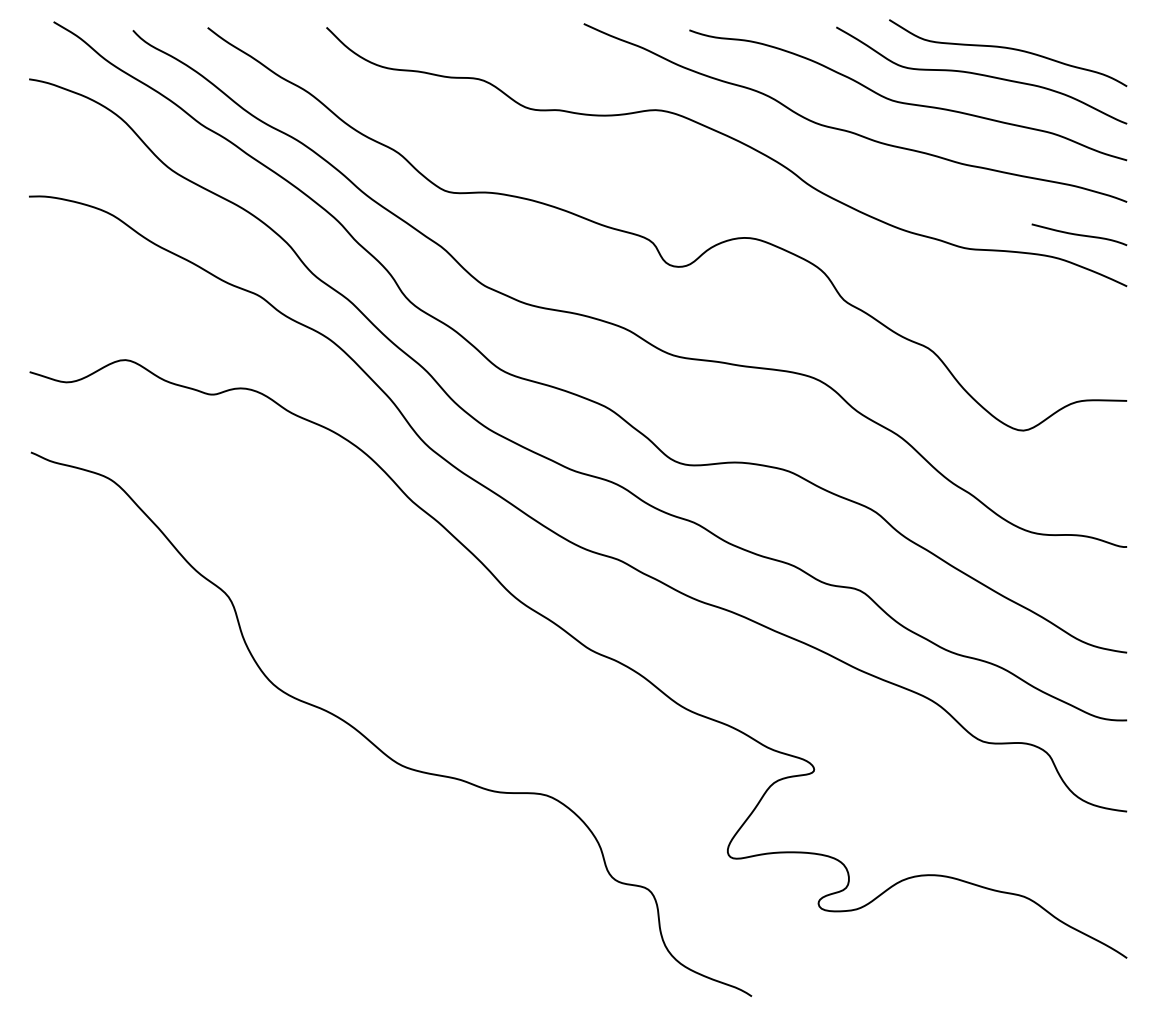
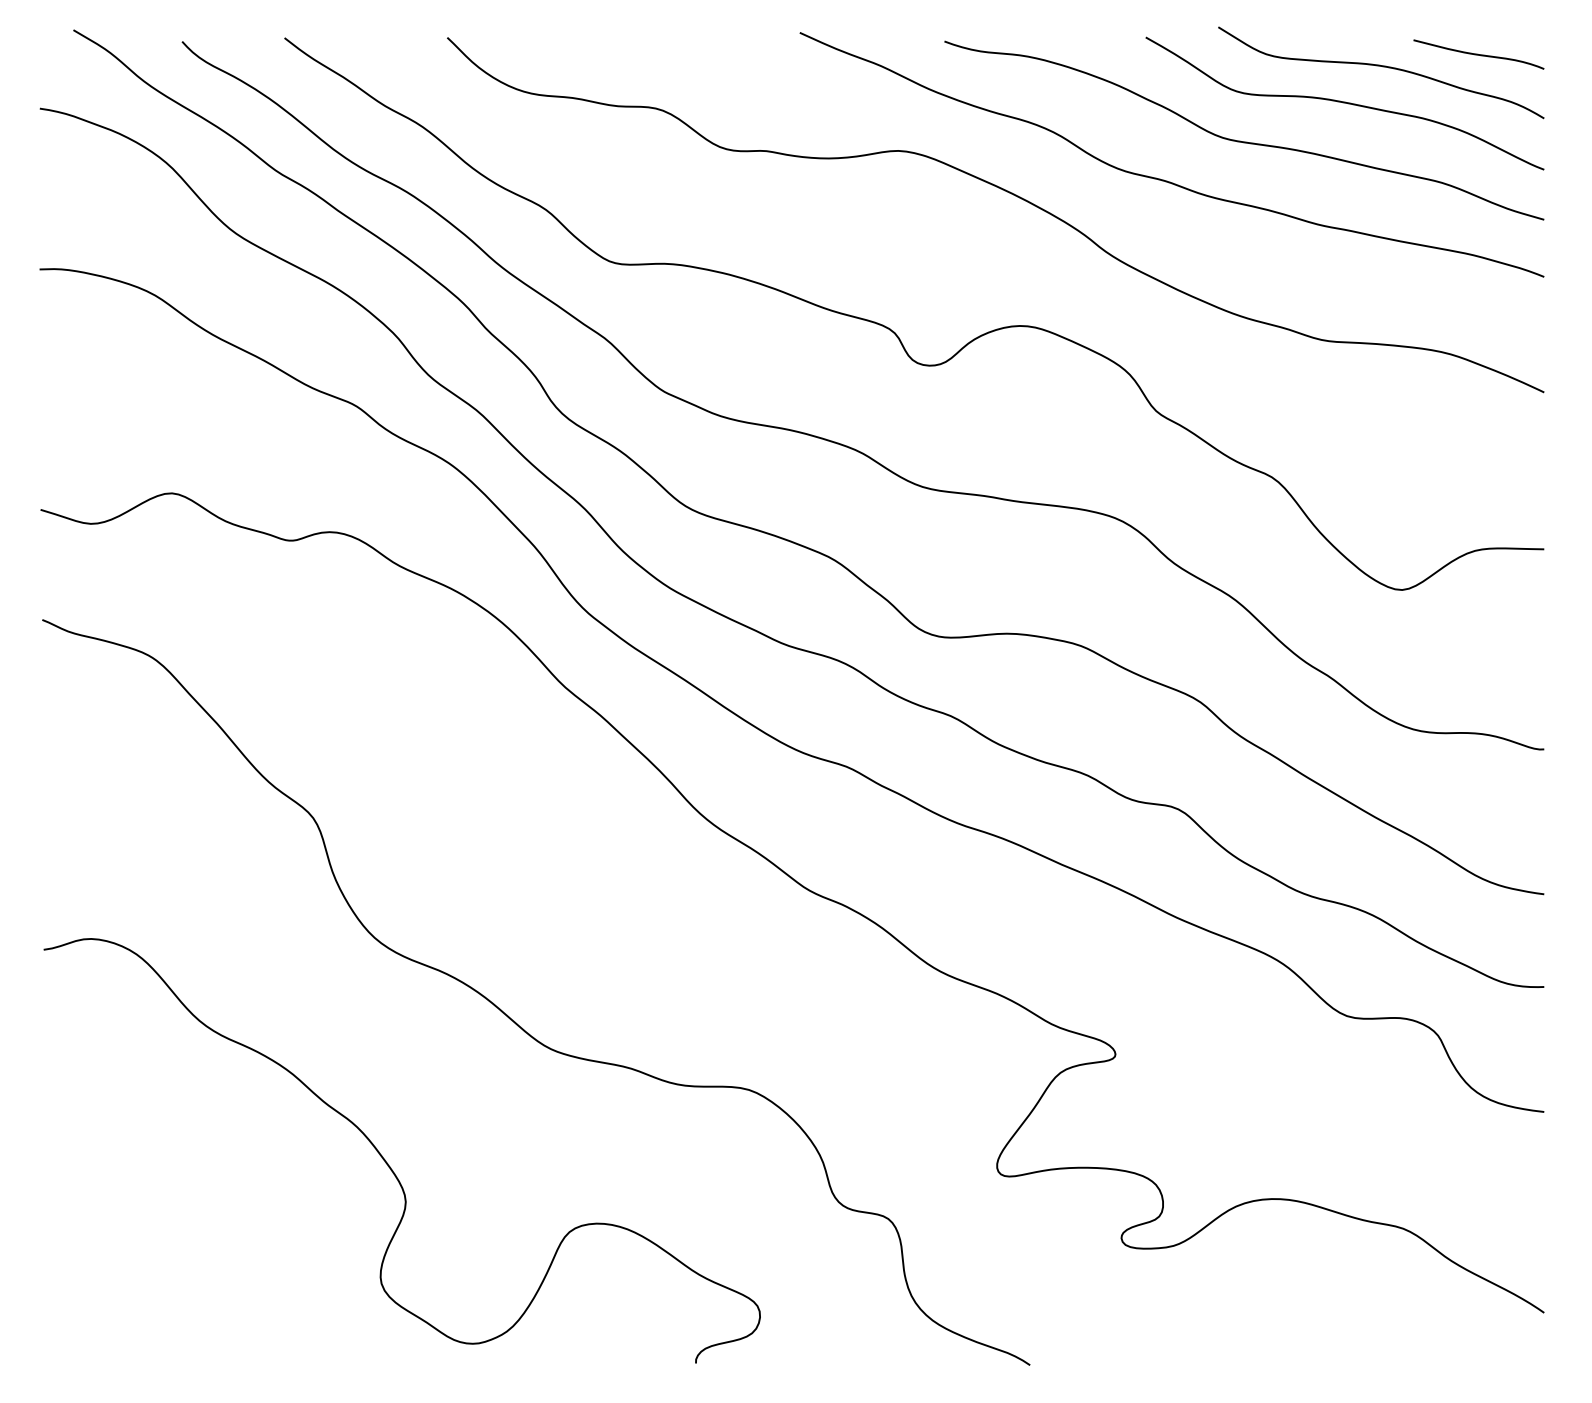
curve: (1079, 234) -> (1478, 54), moved
curve: (283, 848) -> (388, 1162), added

